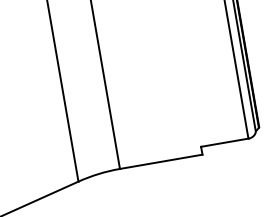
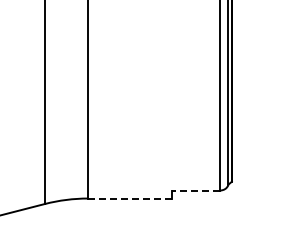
line: (224, 142) -> (195, 190), solid -> dashed
line: (160, 161) -> (129, 198), solid -> dashed

